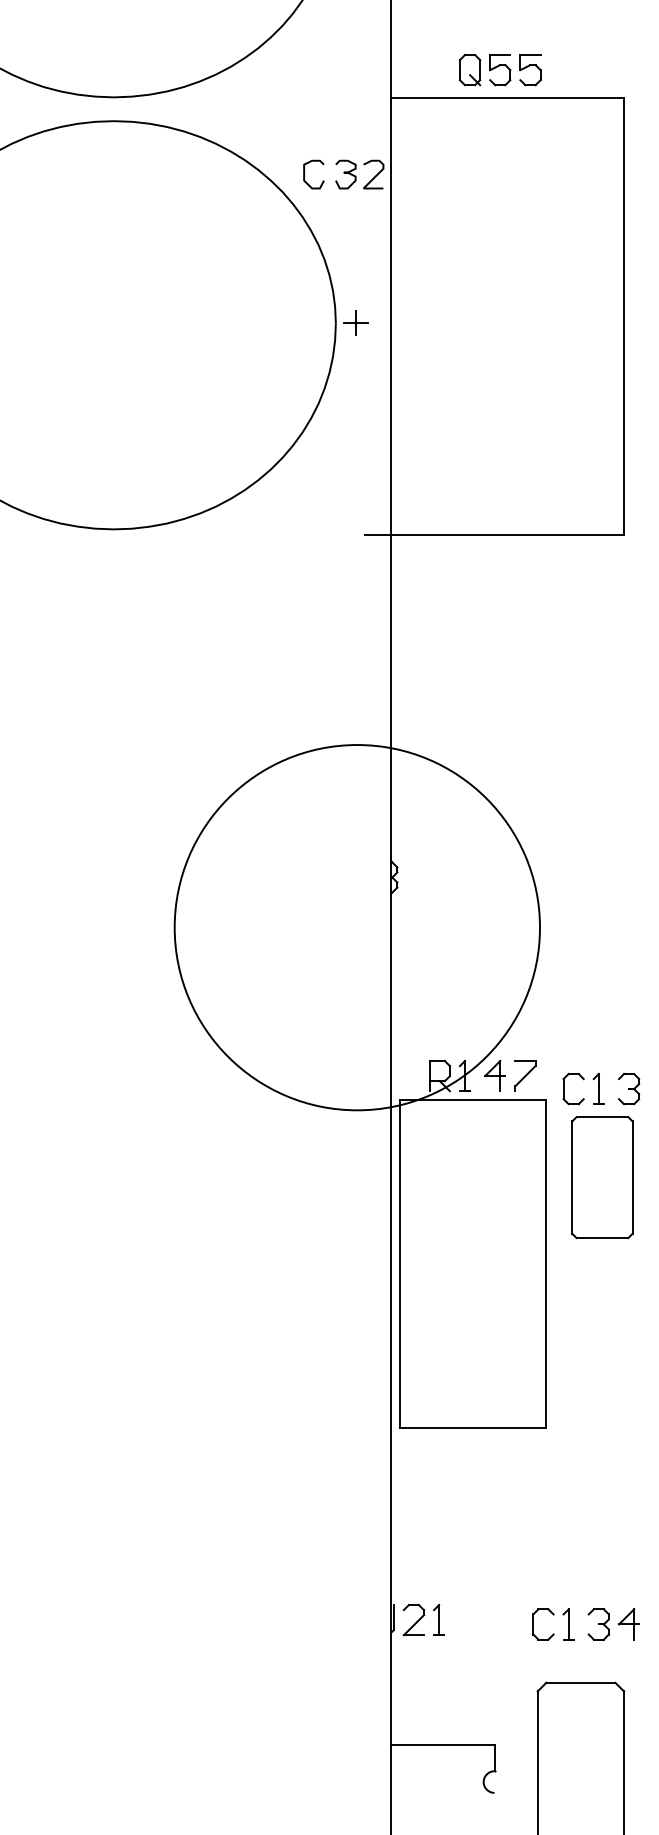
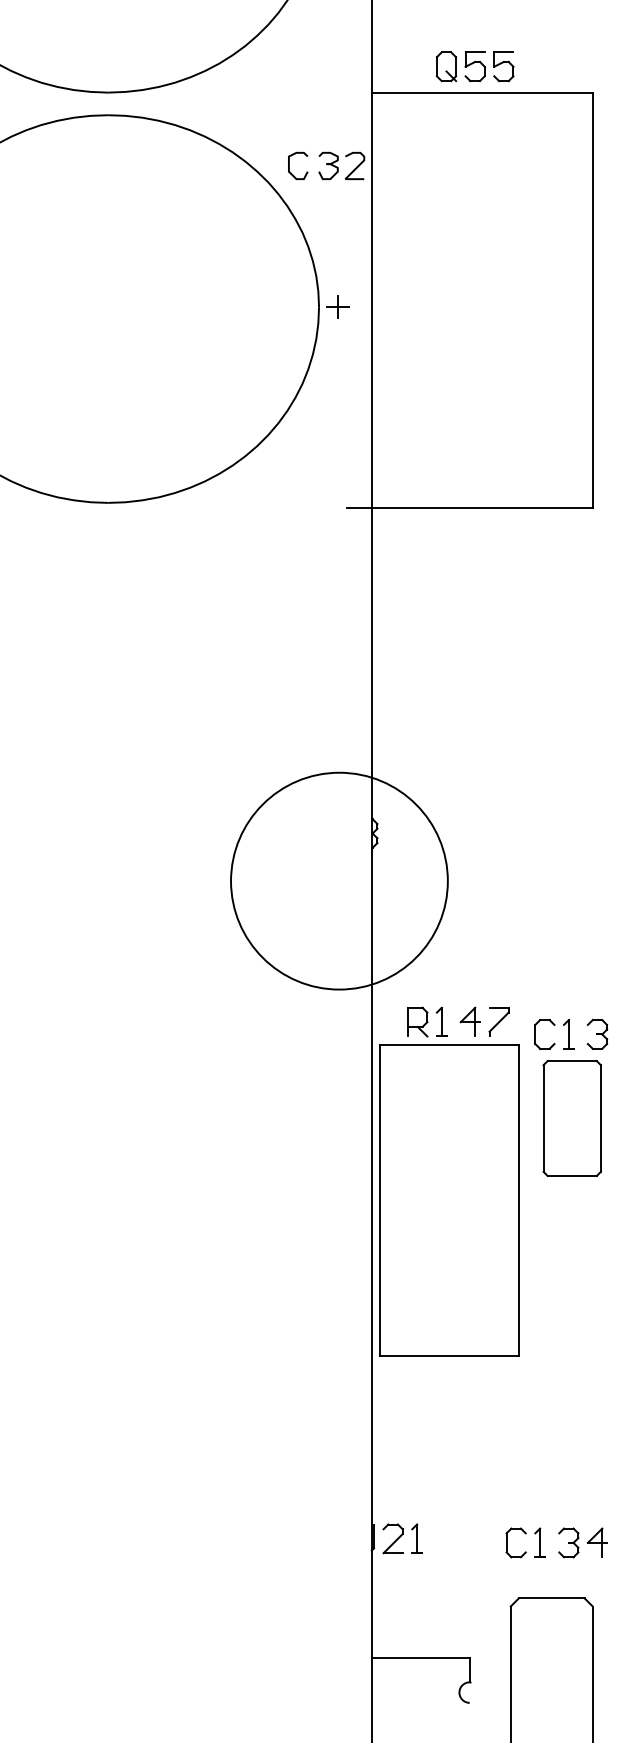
circle: (357, 927) -> (339, 880), size x0.62

